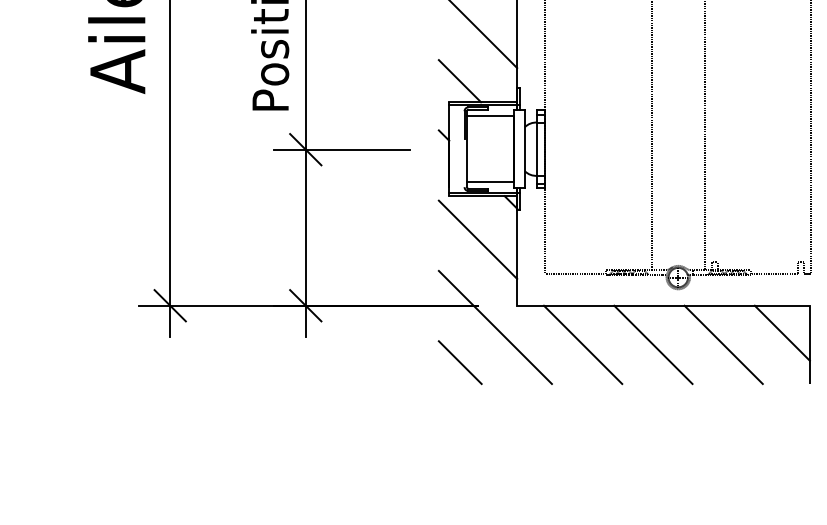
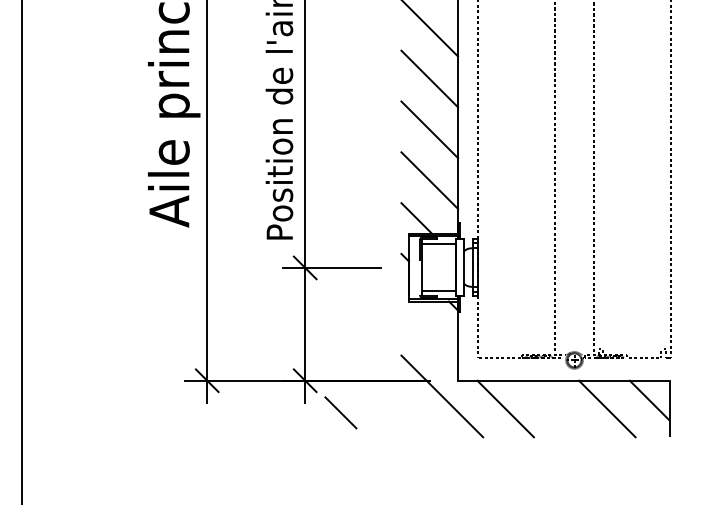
line: (477, 239) -> (429, 332), removed
line: (653, 344) -> (556, 408), removed
line: (459, 362) -> (340, 412), moved

